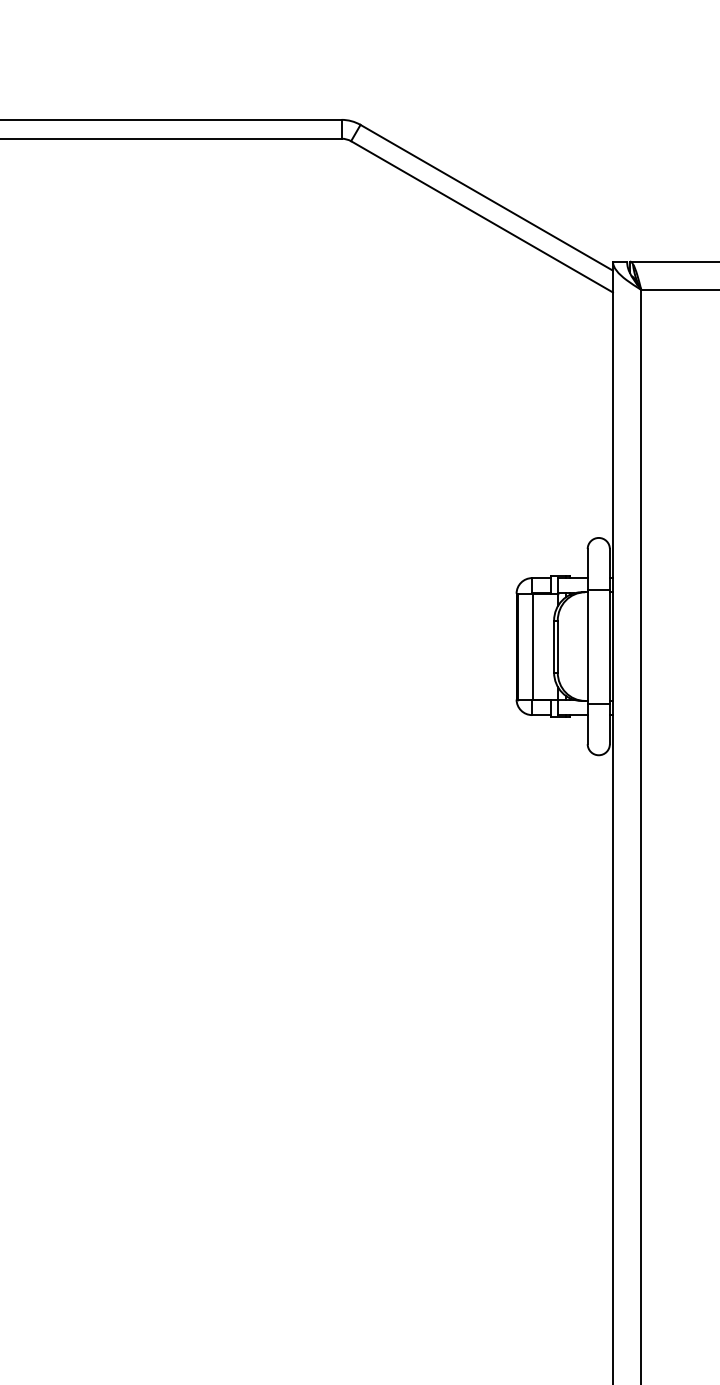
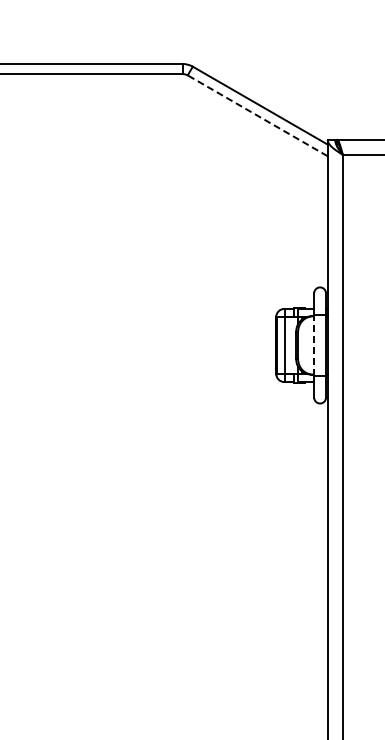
line: (481, 216) -> (257, 115), solid -> dashed
line: (588, 644) -> (314, 344), solid -> dashed

